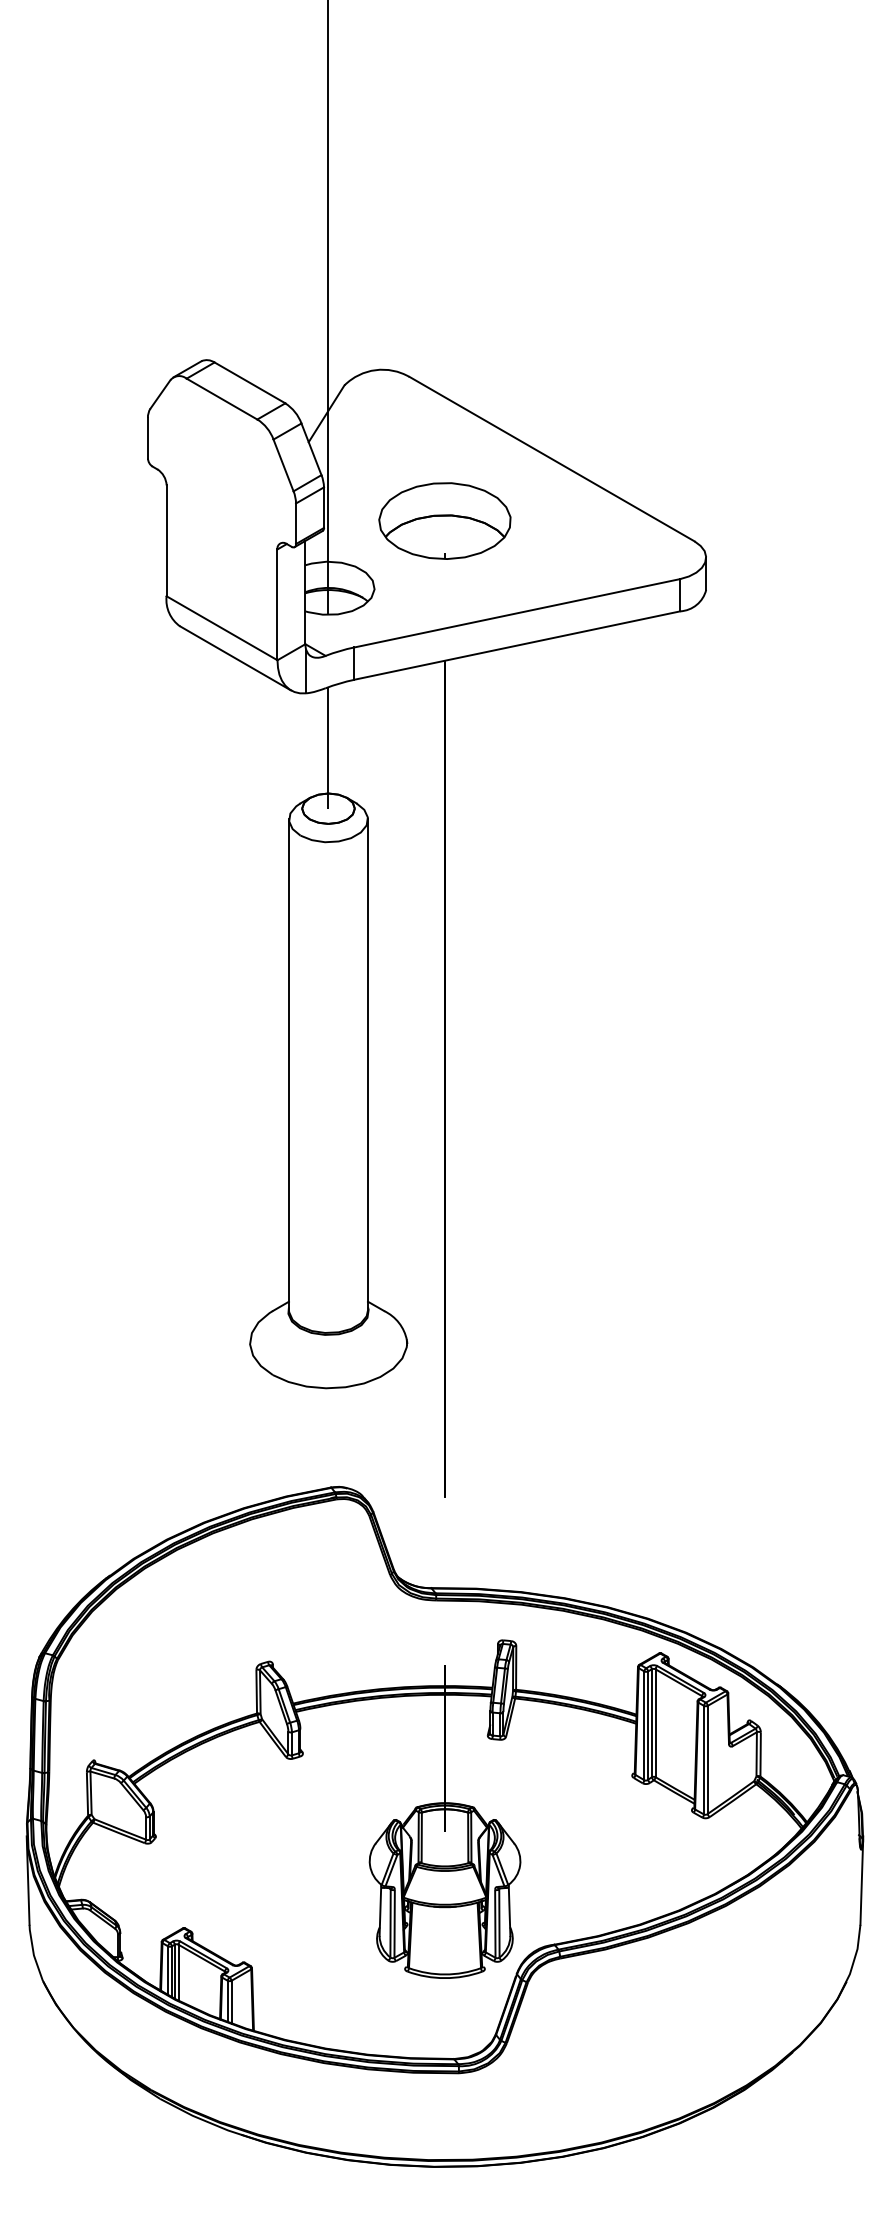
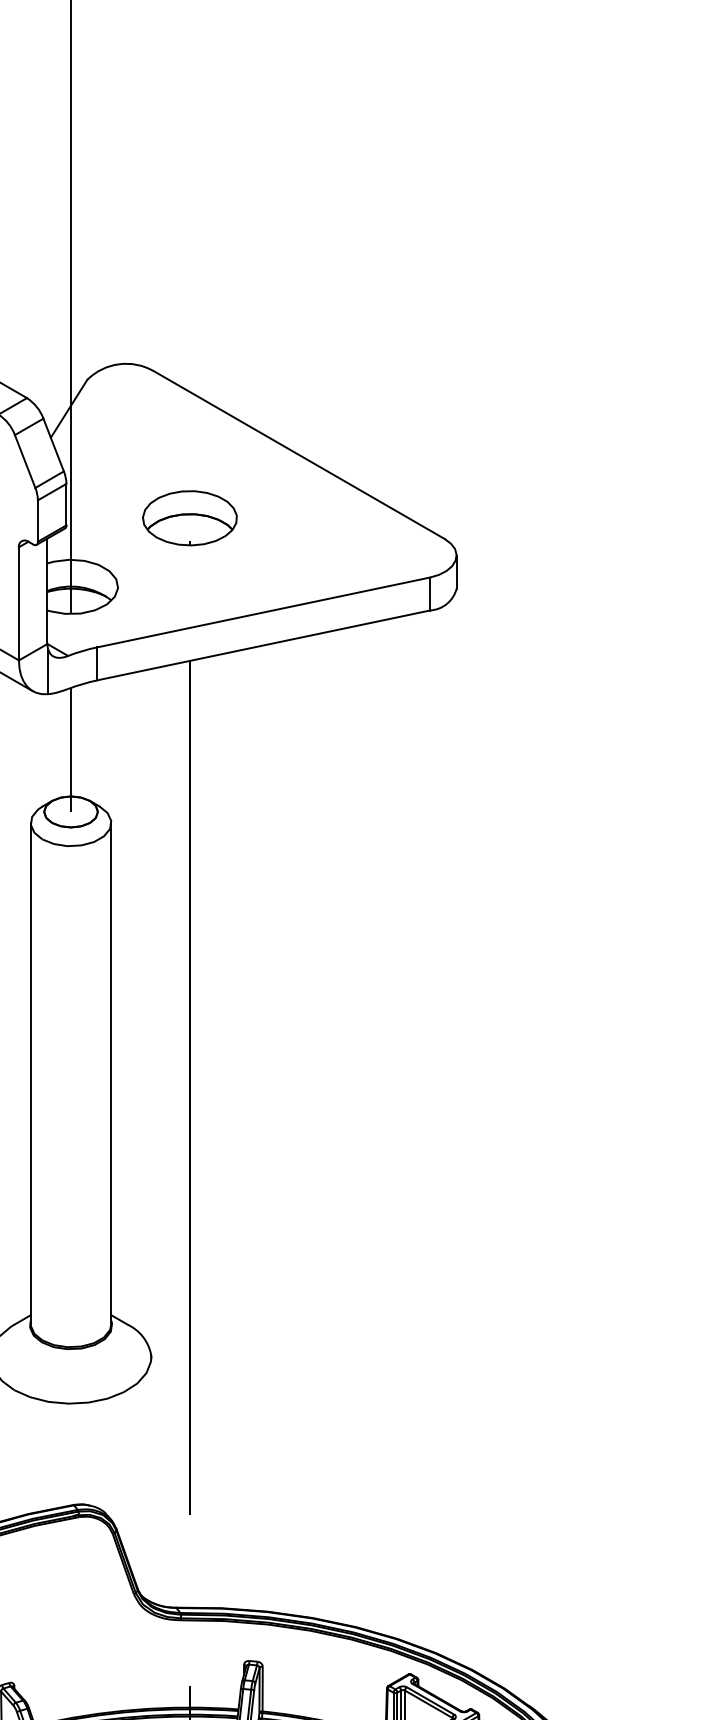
part: (444, 520) -> (189, 517), size x0.7

